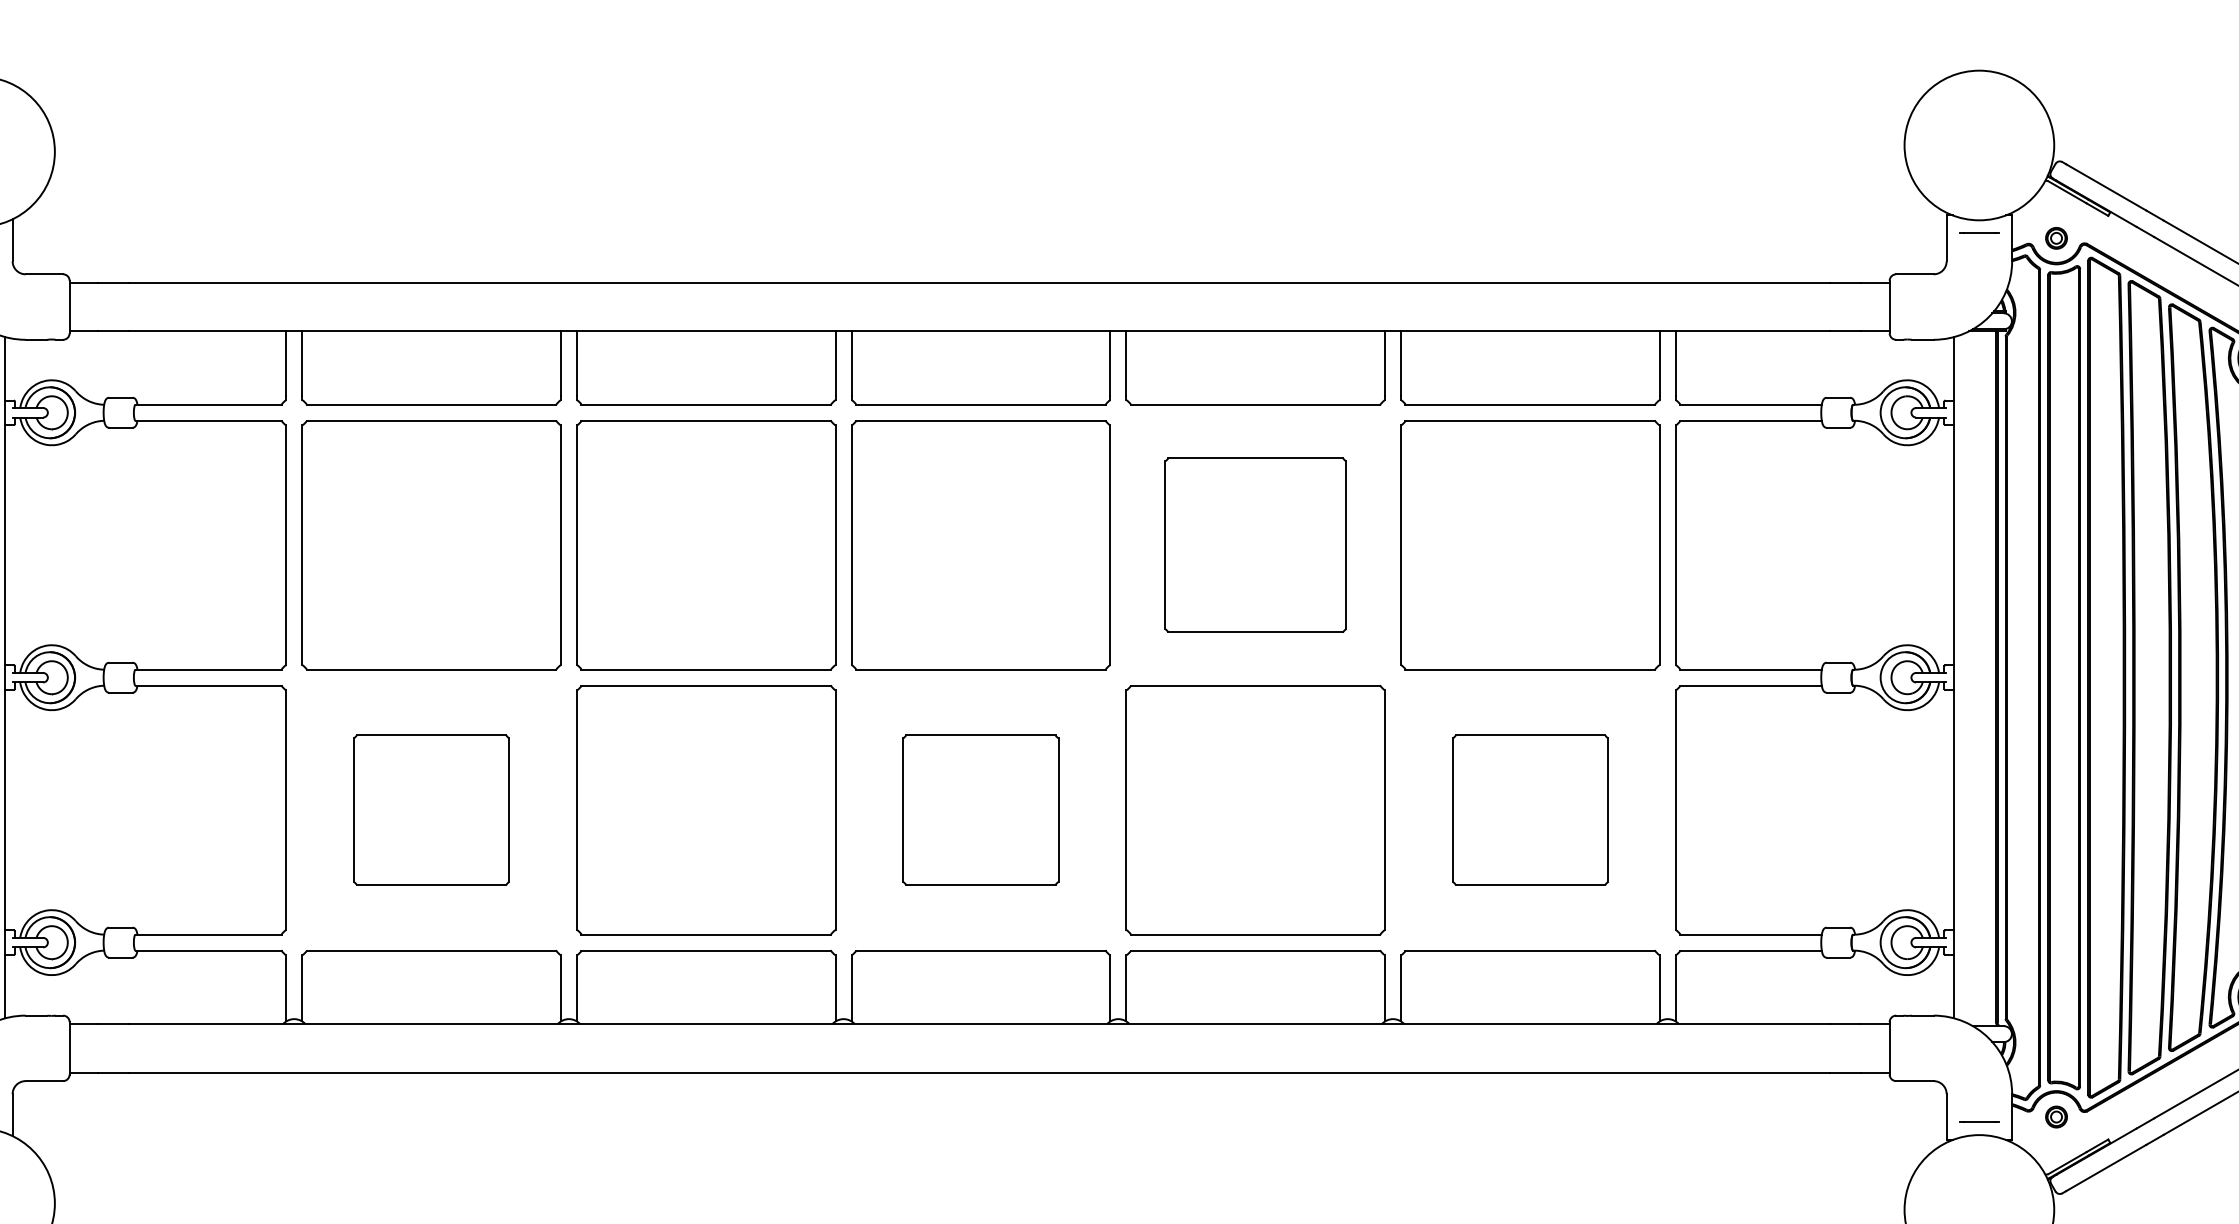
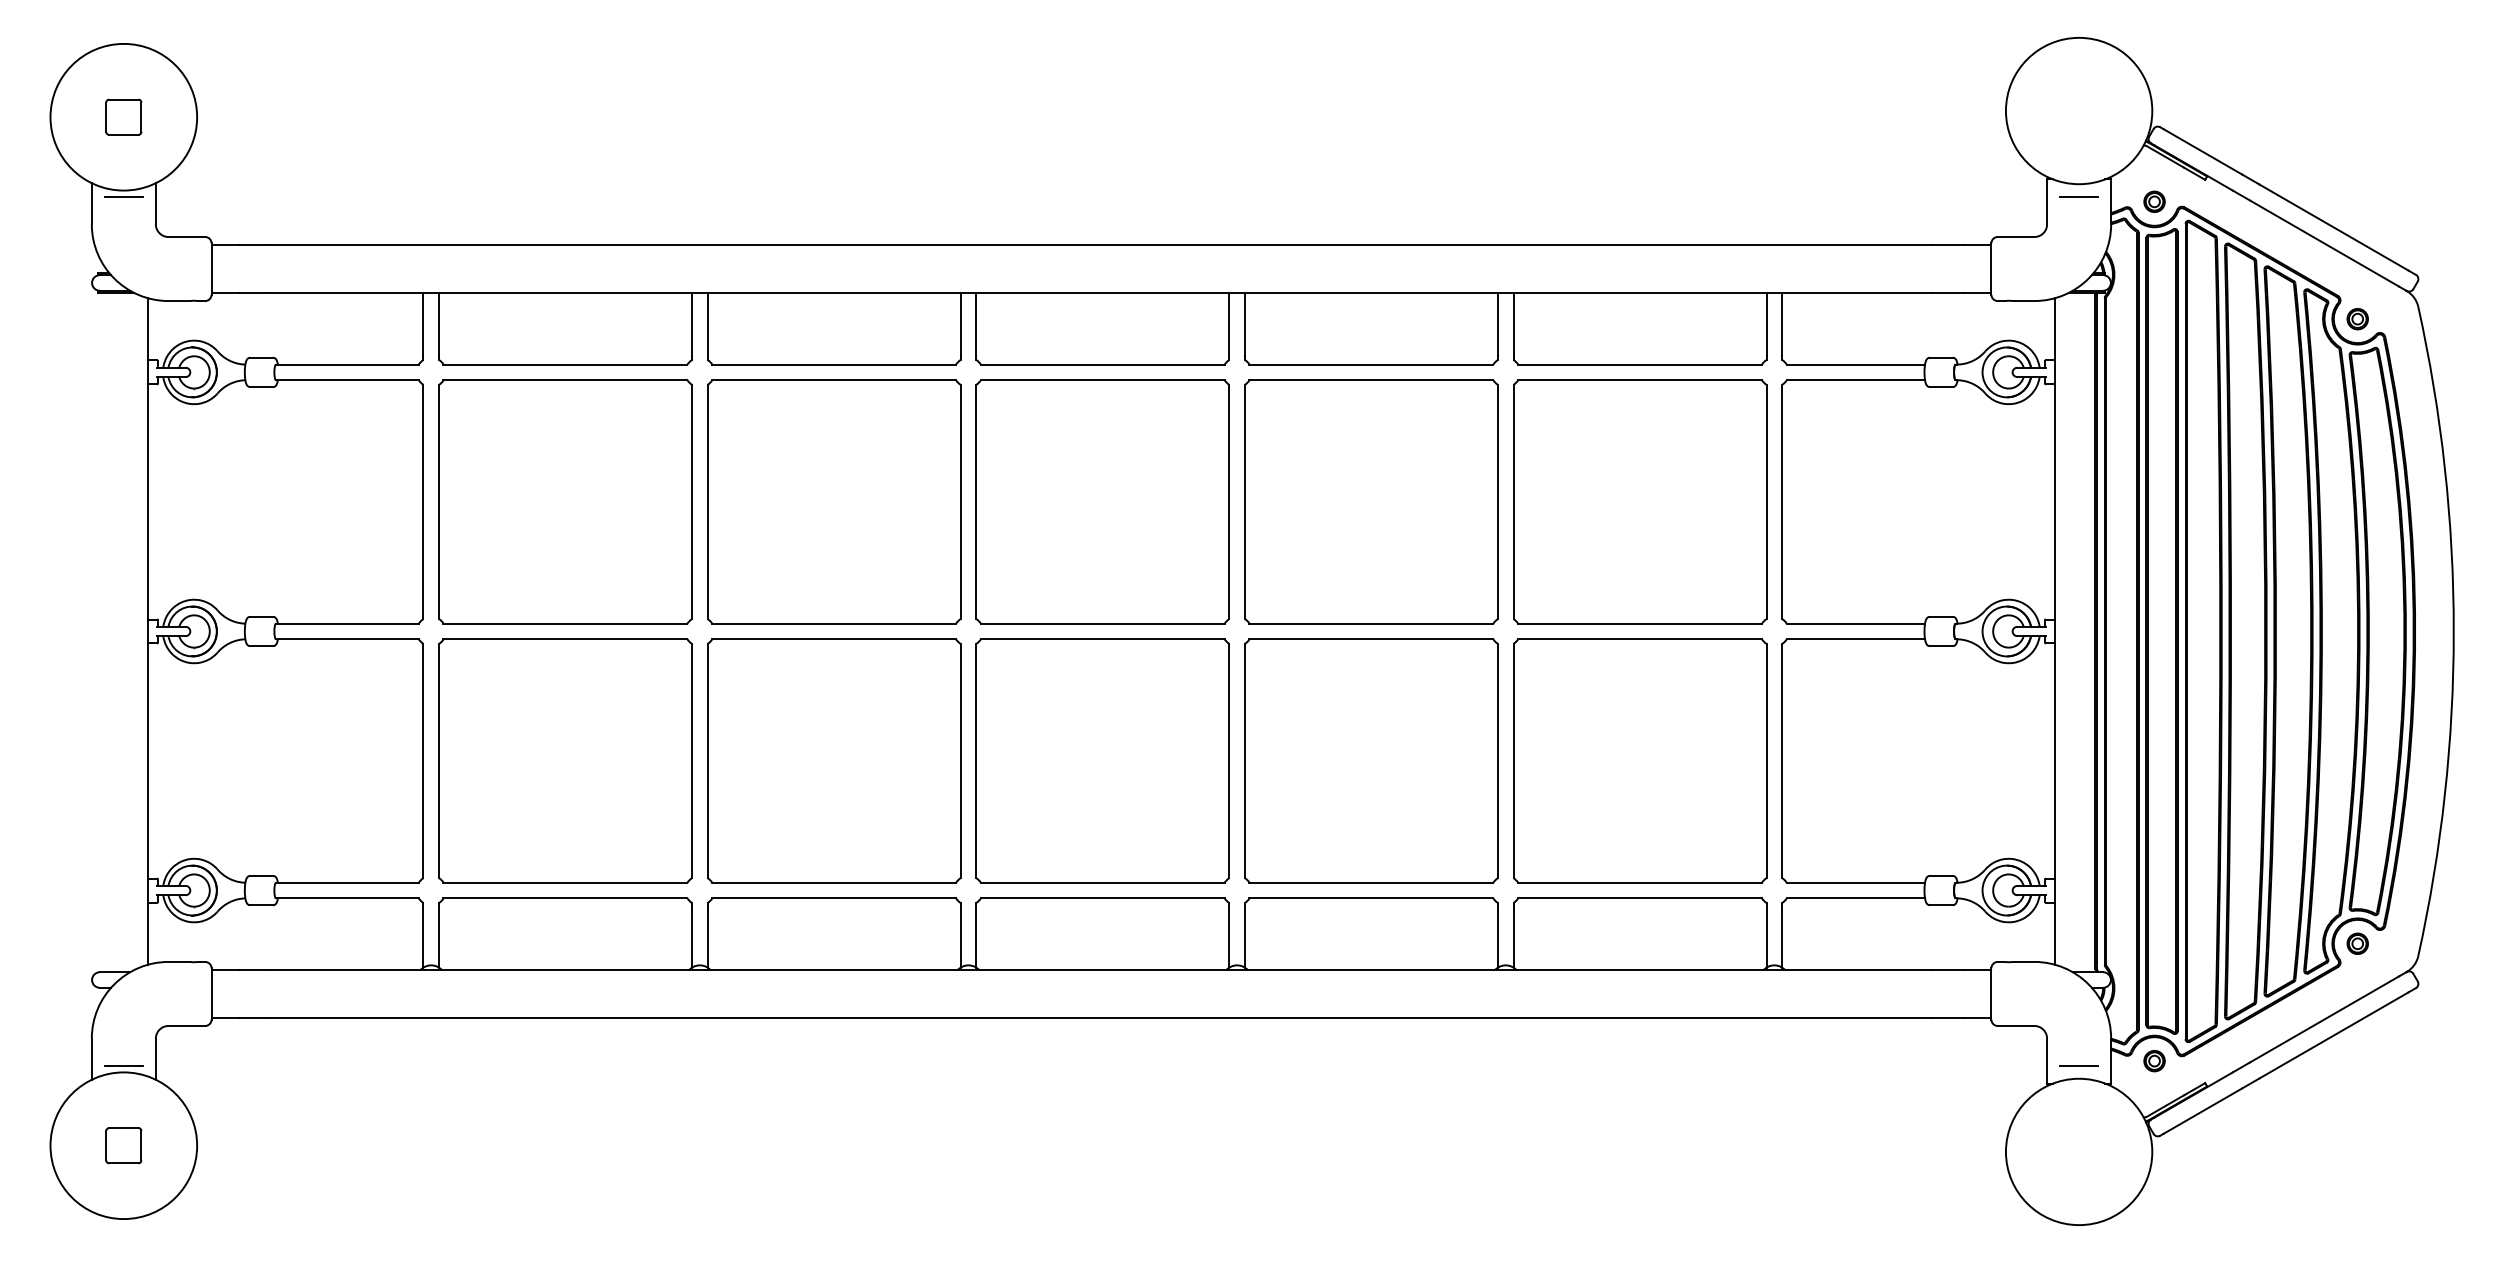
part: (1255, 544) -> (1371, 501), size x1.43
part: (431, 809) -> (565, 760), size x1.67
part: (980, 809) -> (1102, 760), size x1.67
part: (1530, 809) -> (1640, 760), size x1.67

